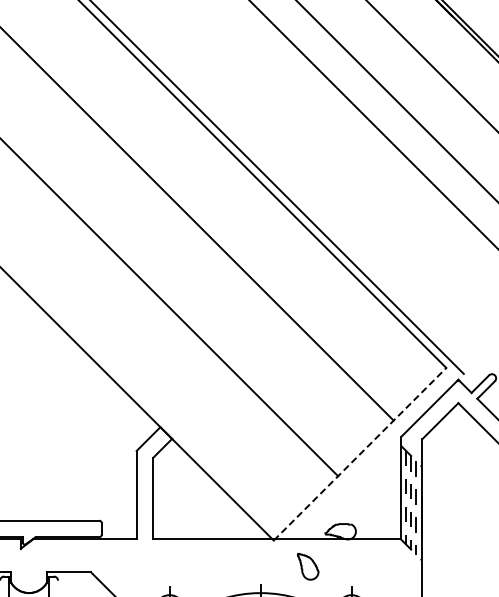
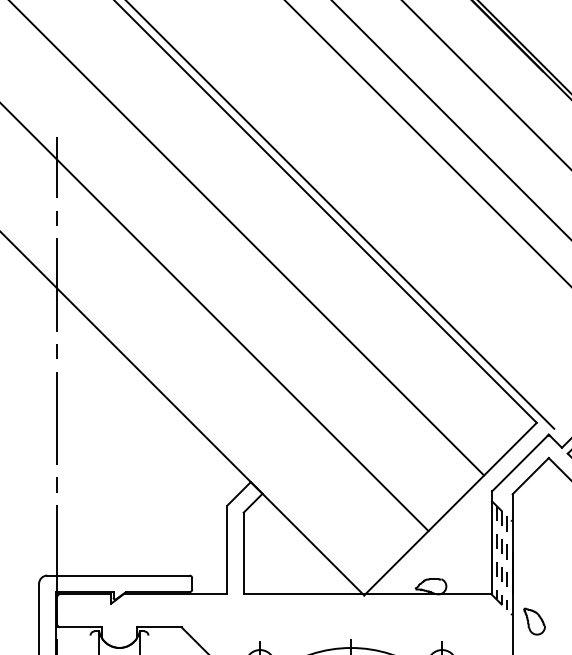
line: (360, 453) -> (450, 508), dashed -> solid
part: (308, 566) -> (534, 621), moved

